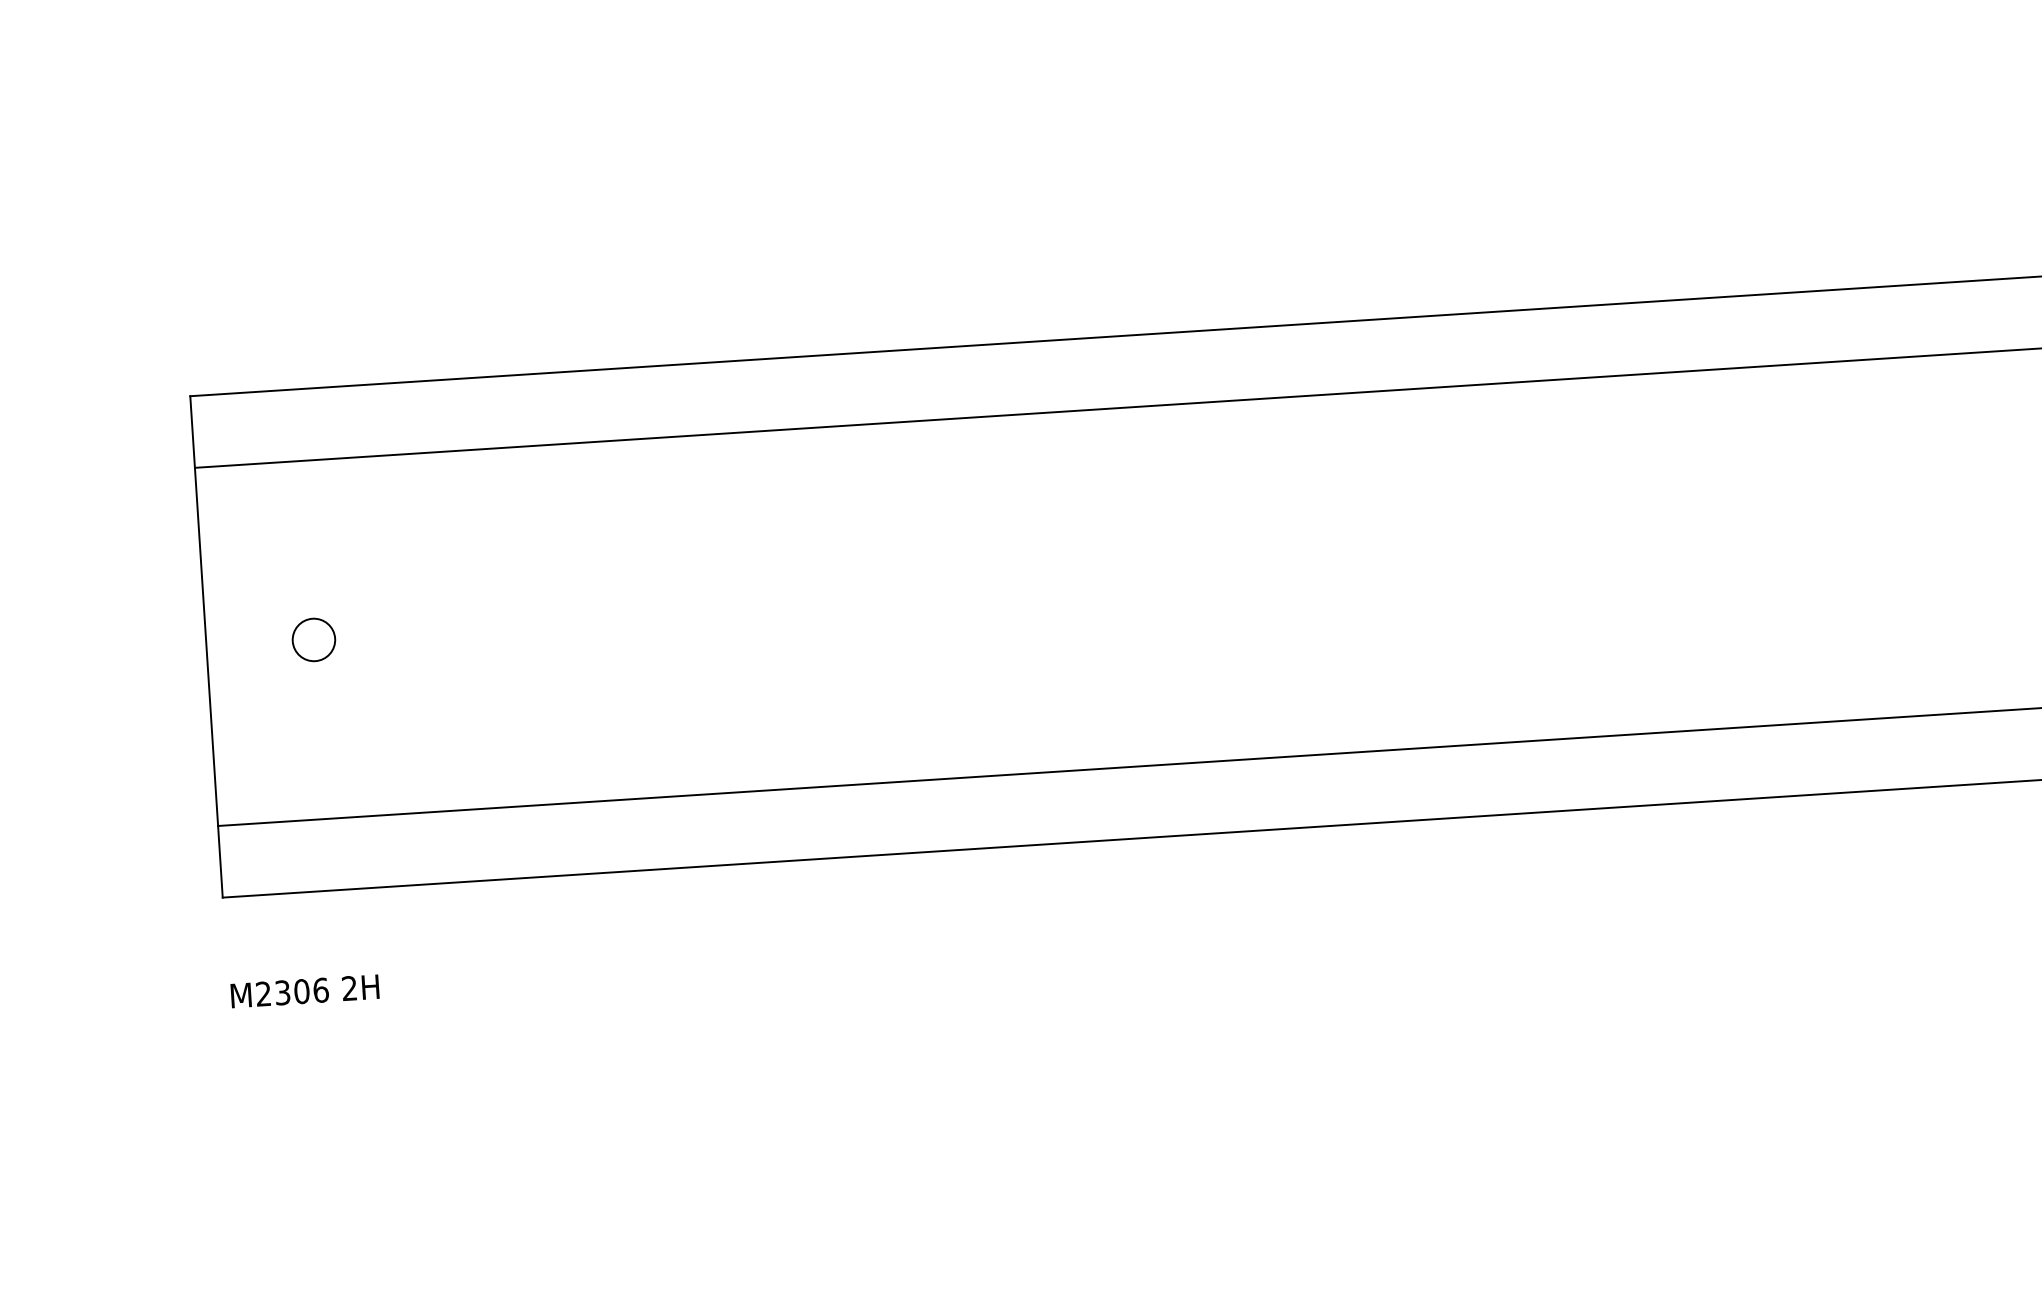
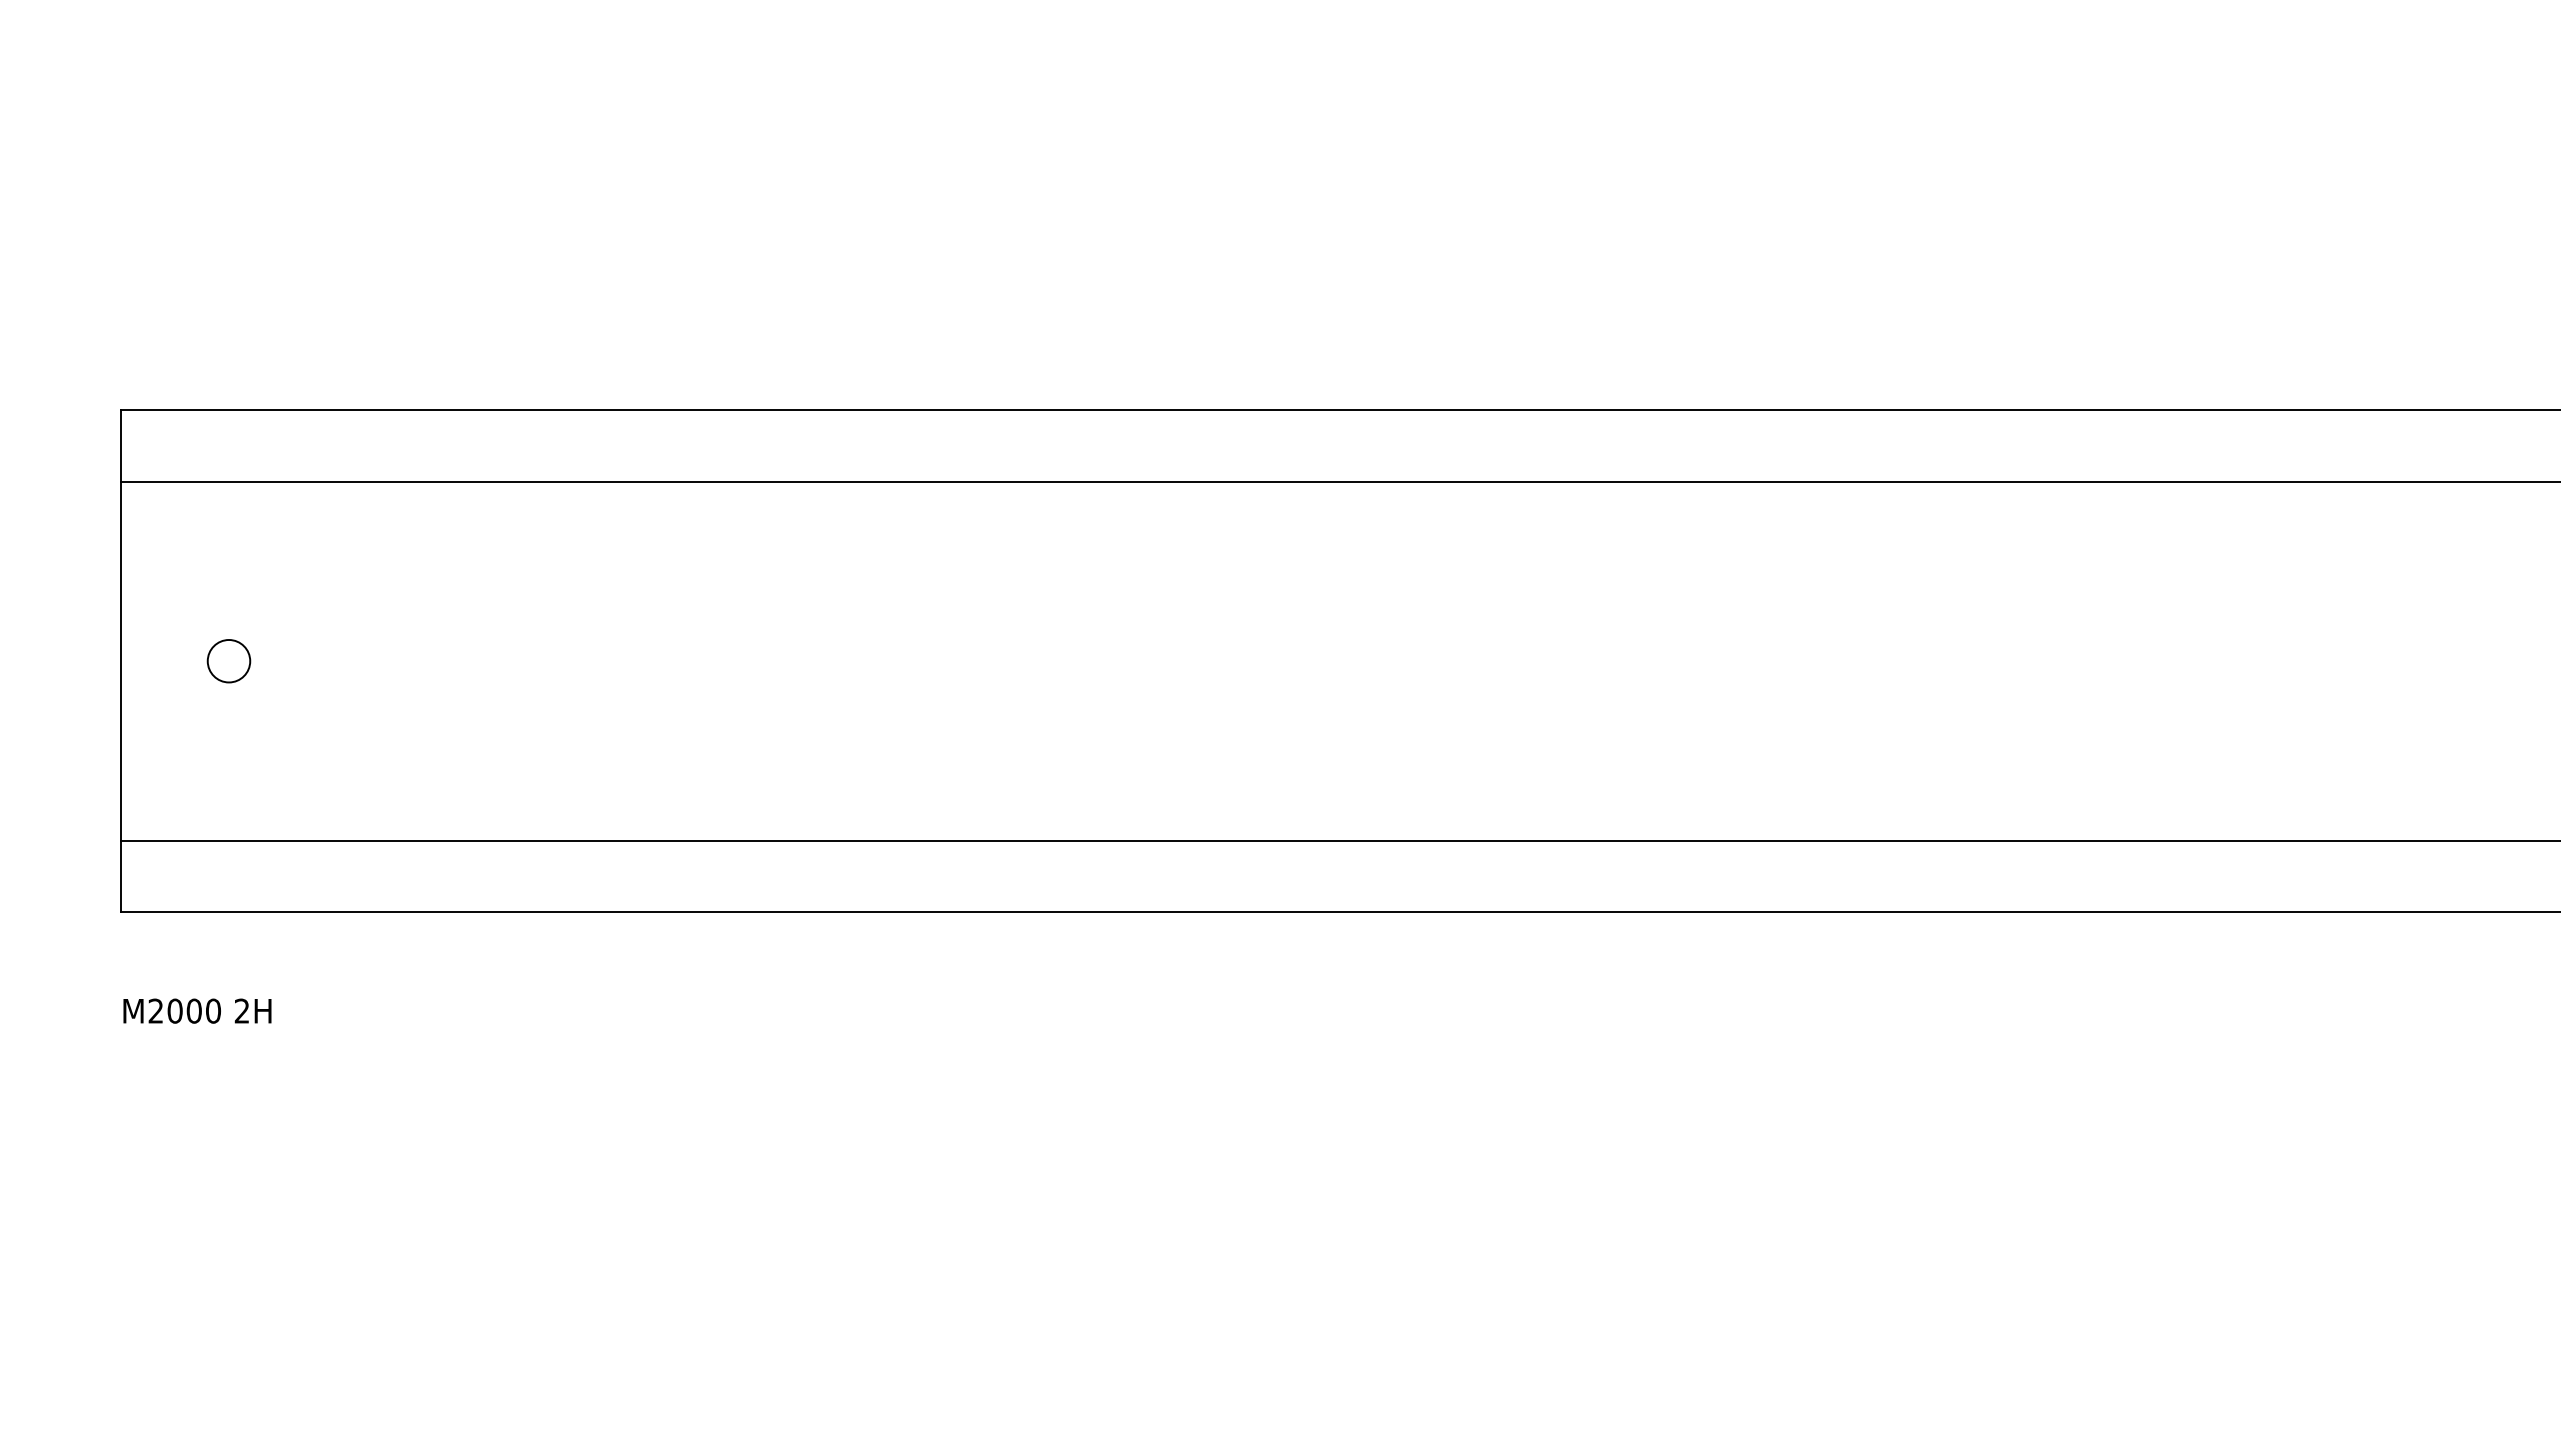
text: (302, 990) -> (194, 1010), M2306 -> M2000

